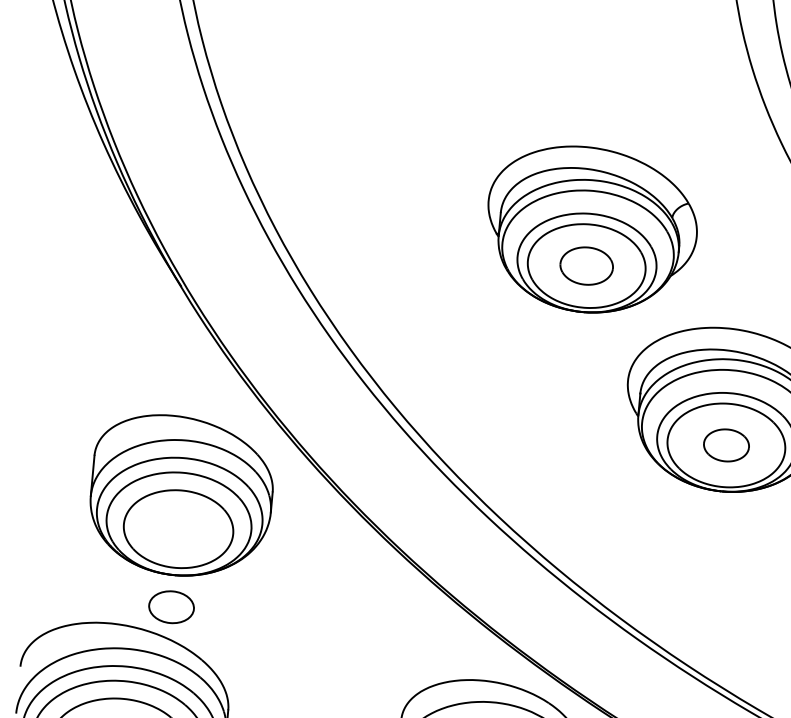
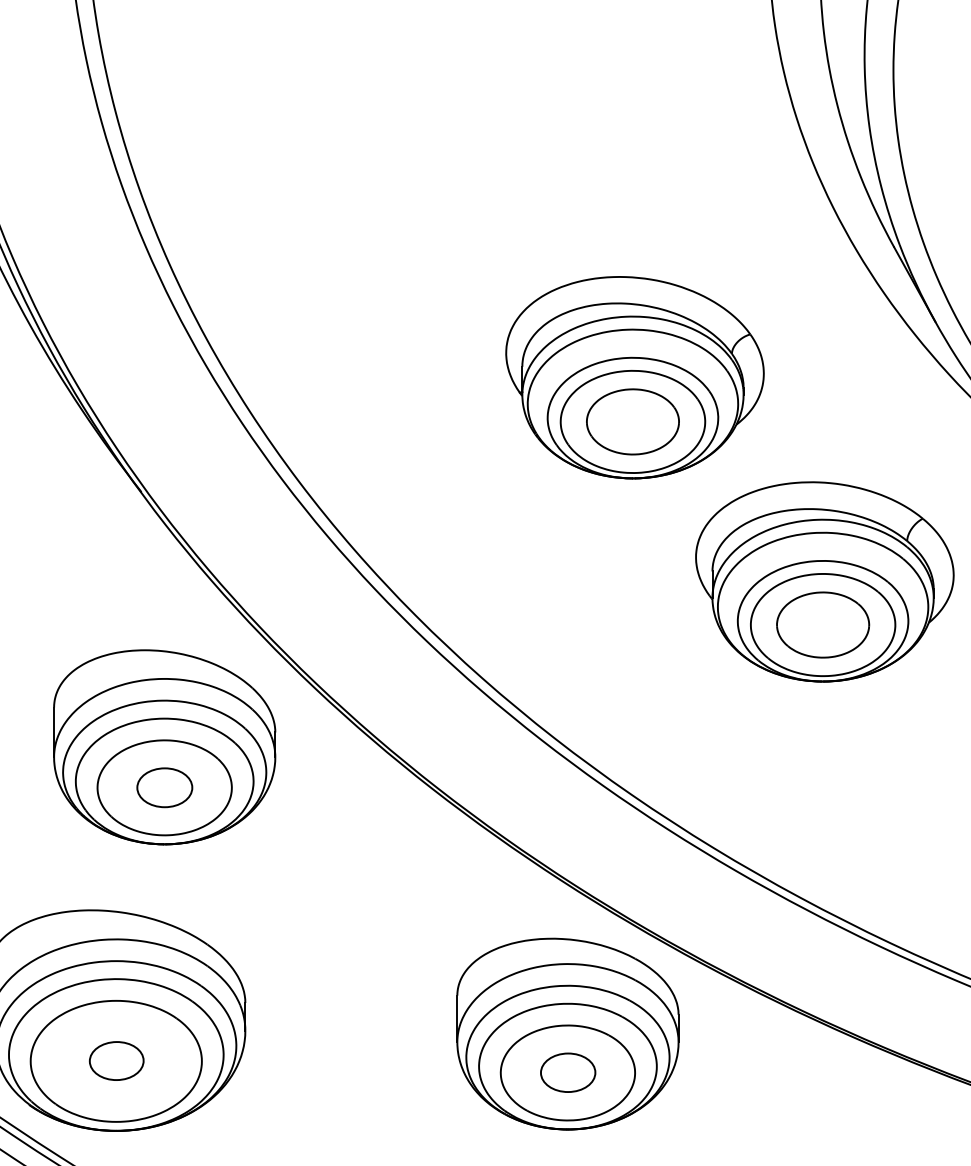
part: (586, 265) -> (632, 421), size x1.43
part: (726, 445) -> (823, 624), size x1.67
part: (171, 606) -> (164, 787), moved

